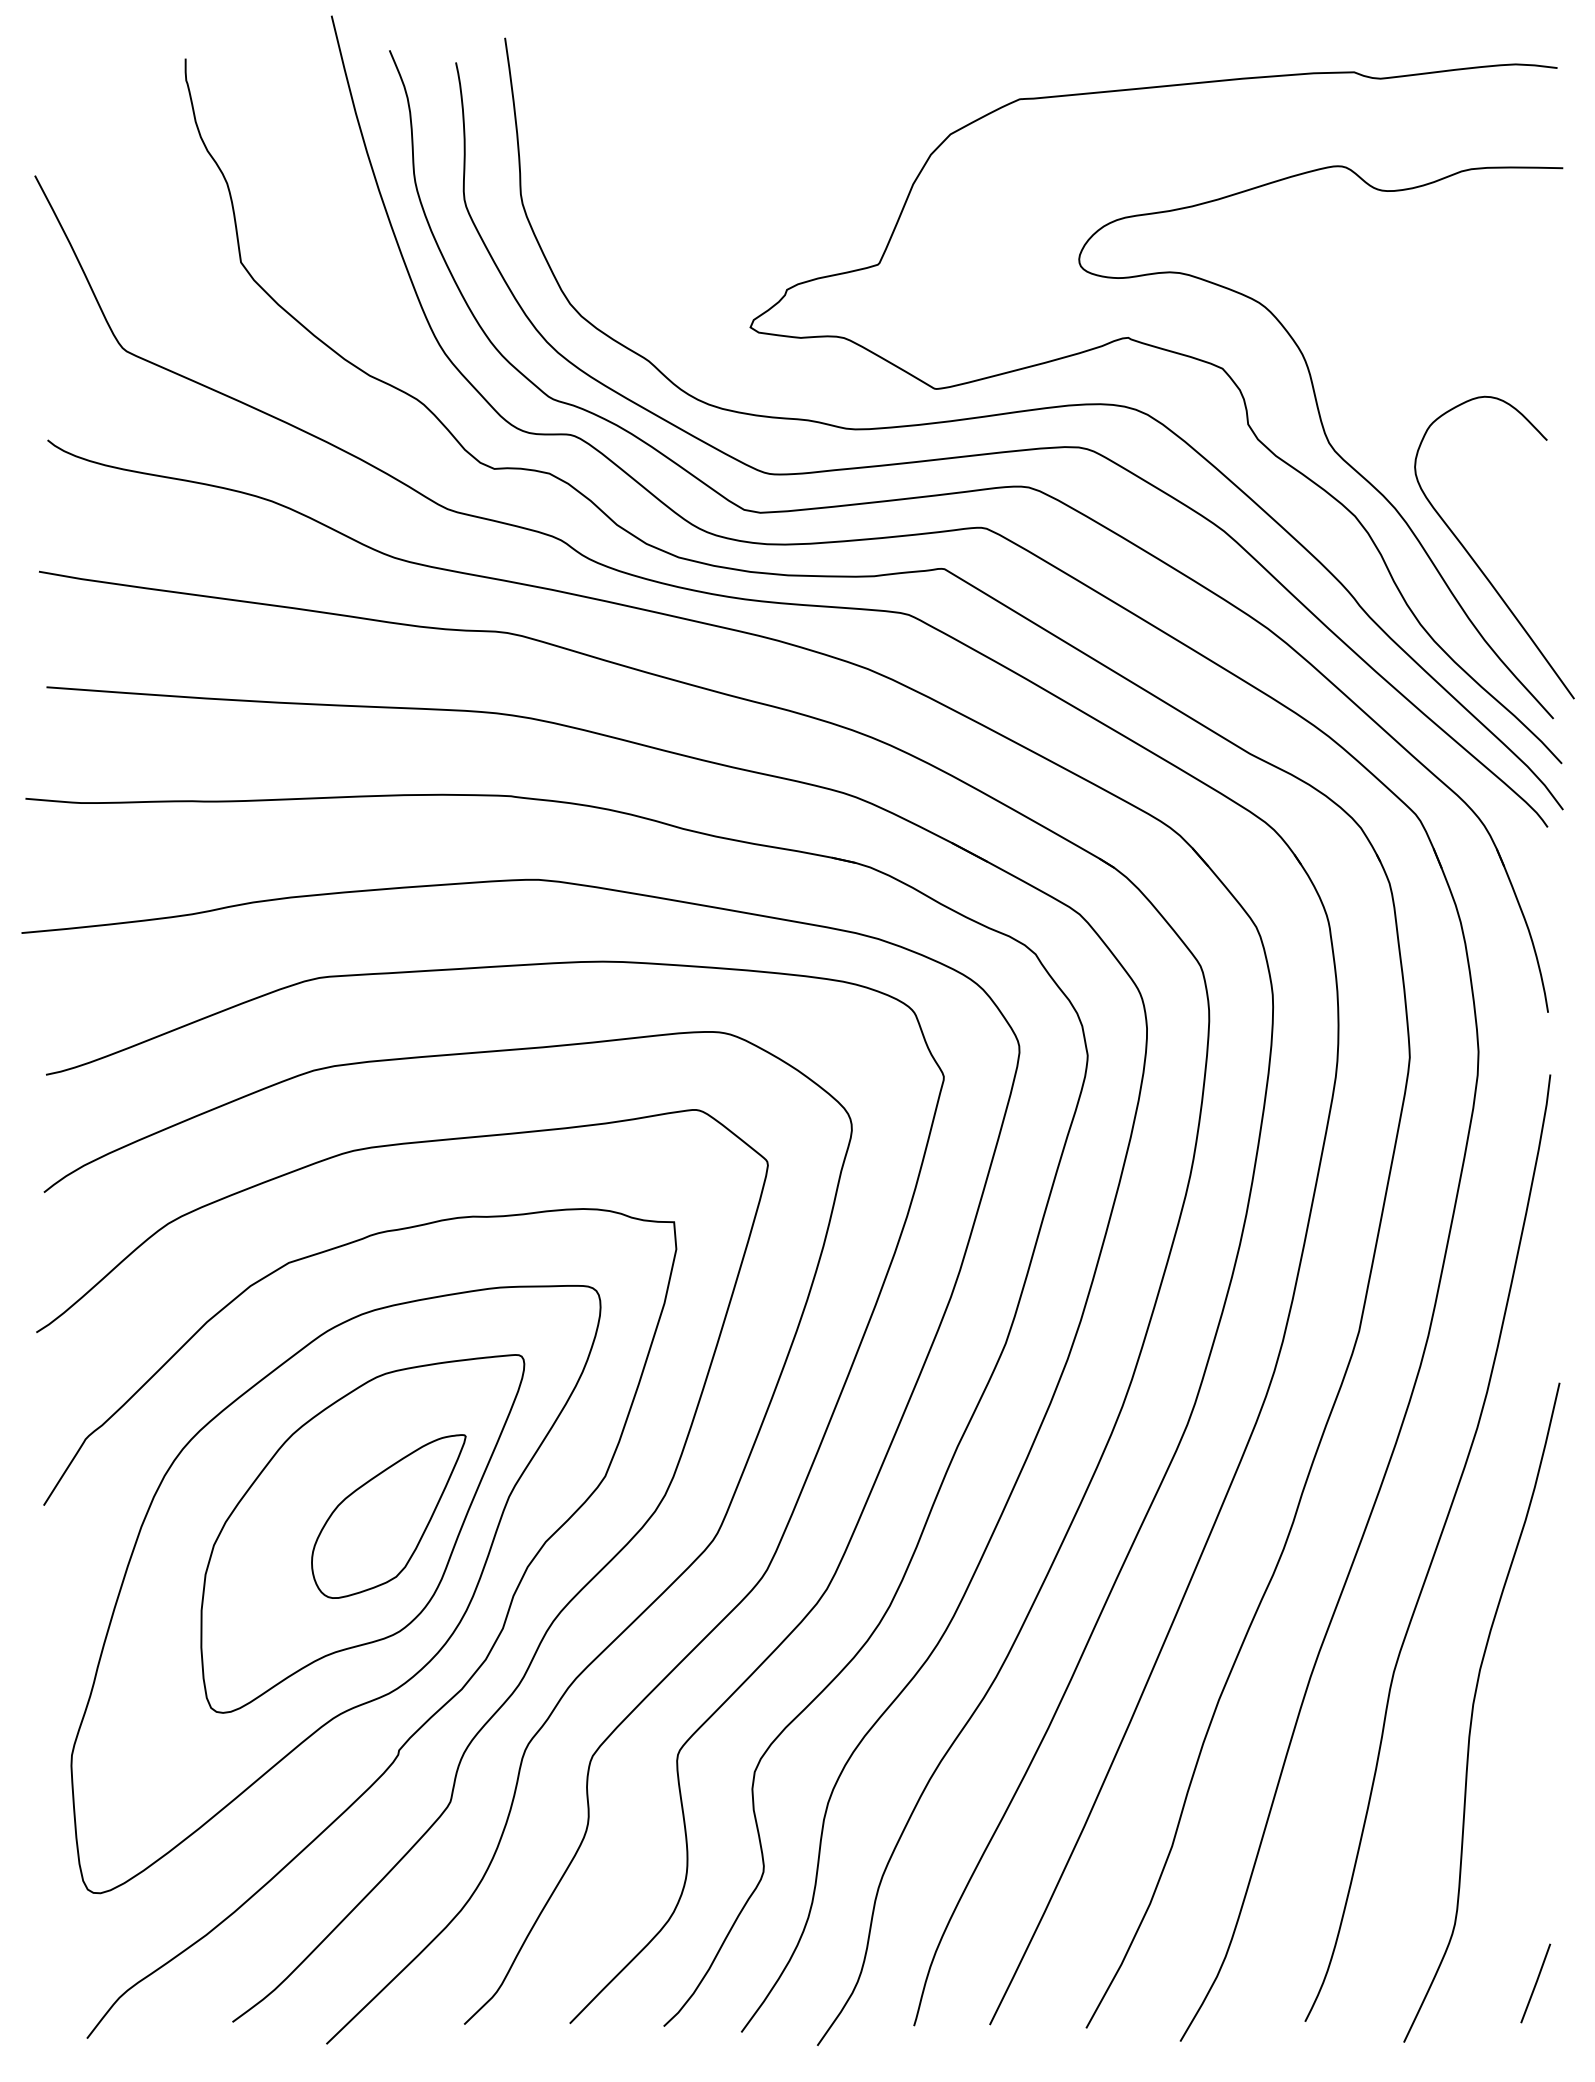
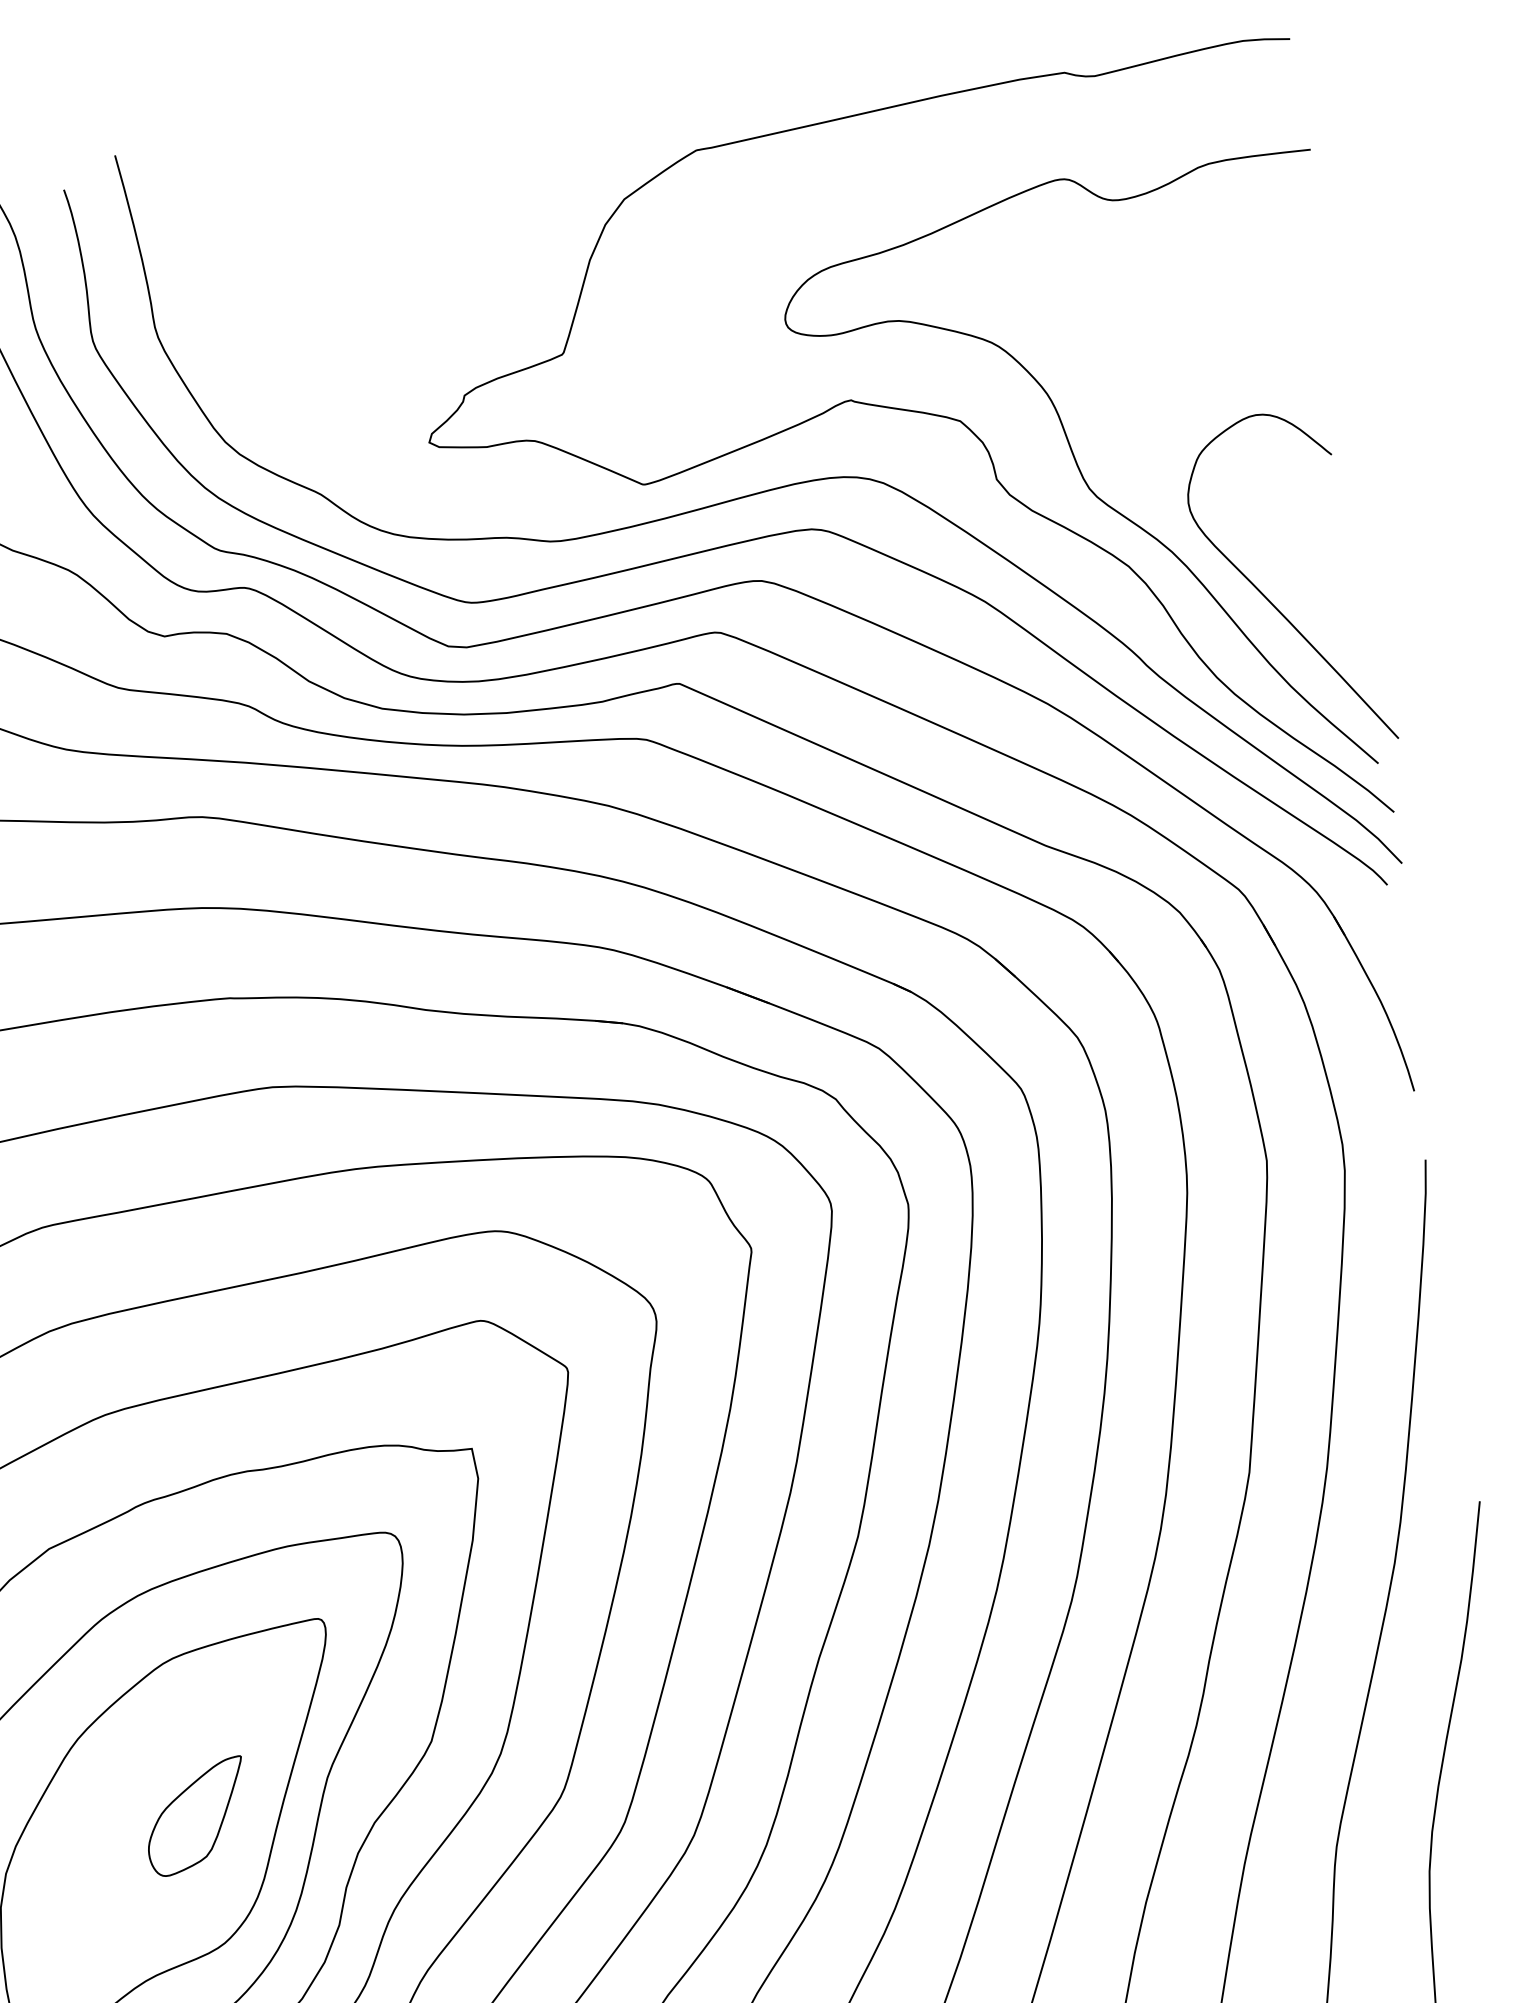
part: (388, 1516) -> (196, 1816), size x0.6

